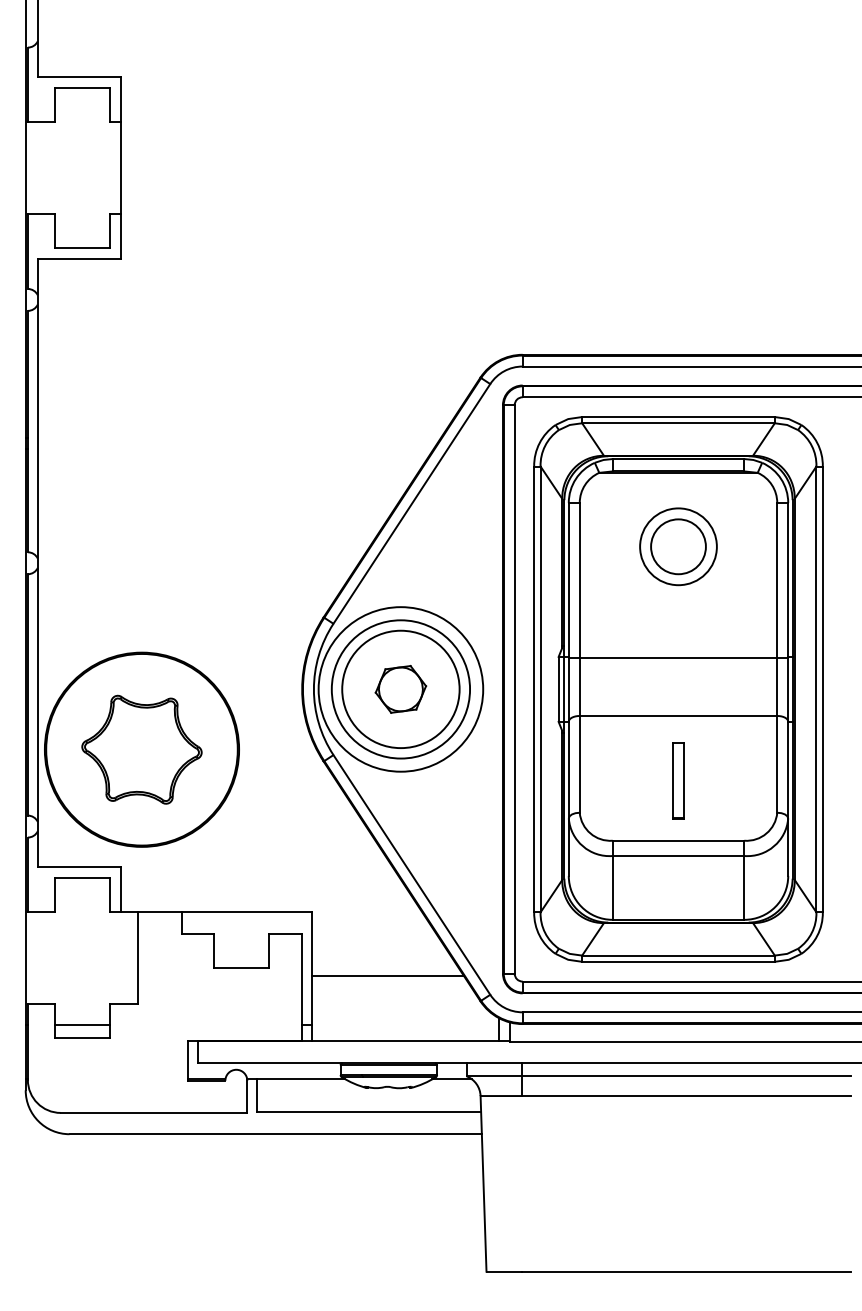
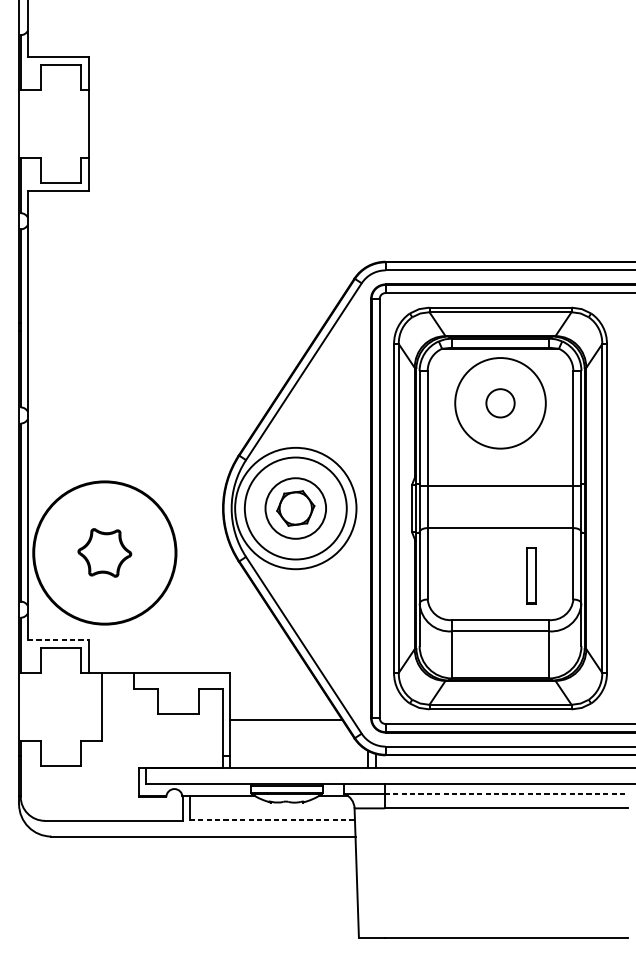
circle: (678, 546) -> (500, 403), size x0.7
circle: (678, 546) -> (500, 403), size x1.6
circle: (400, 689) -> (295, 508), size x0.7
part: (141, 749) -> (104, 552), size x0.6
part: (678, 780) -> (531, 575), moved
line: (79, 867) -> (58, 639), solid -> dashed
line: (82, 1024) -> (60, 755), removed
line: (686, 1076) -> (506, 793), solid -> dashed
line: (369, 1112) -> (272, 820), solid -> dashed

